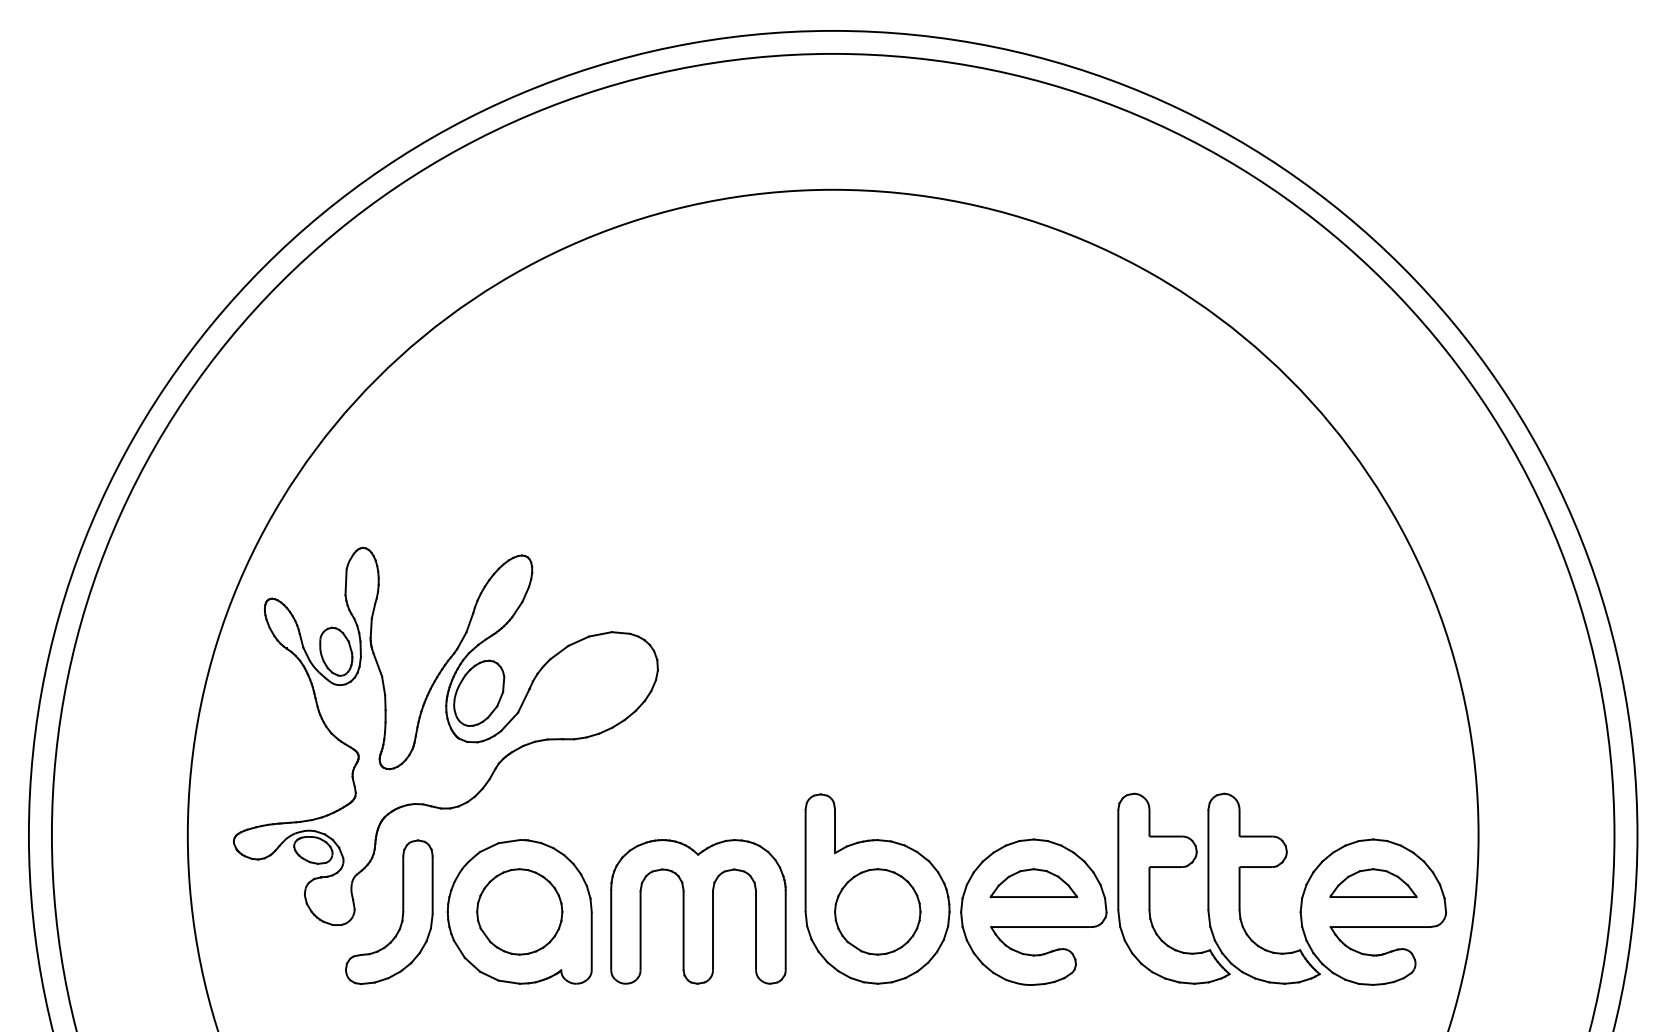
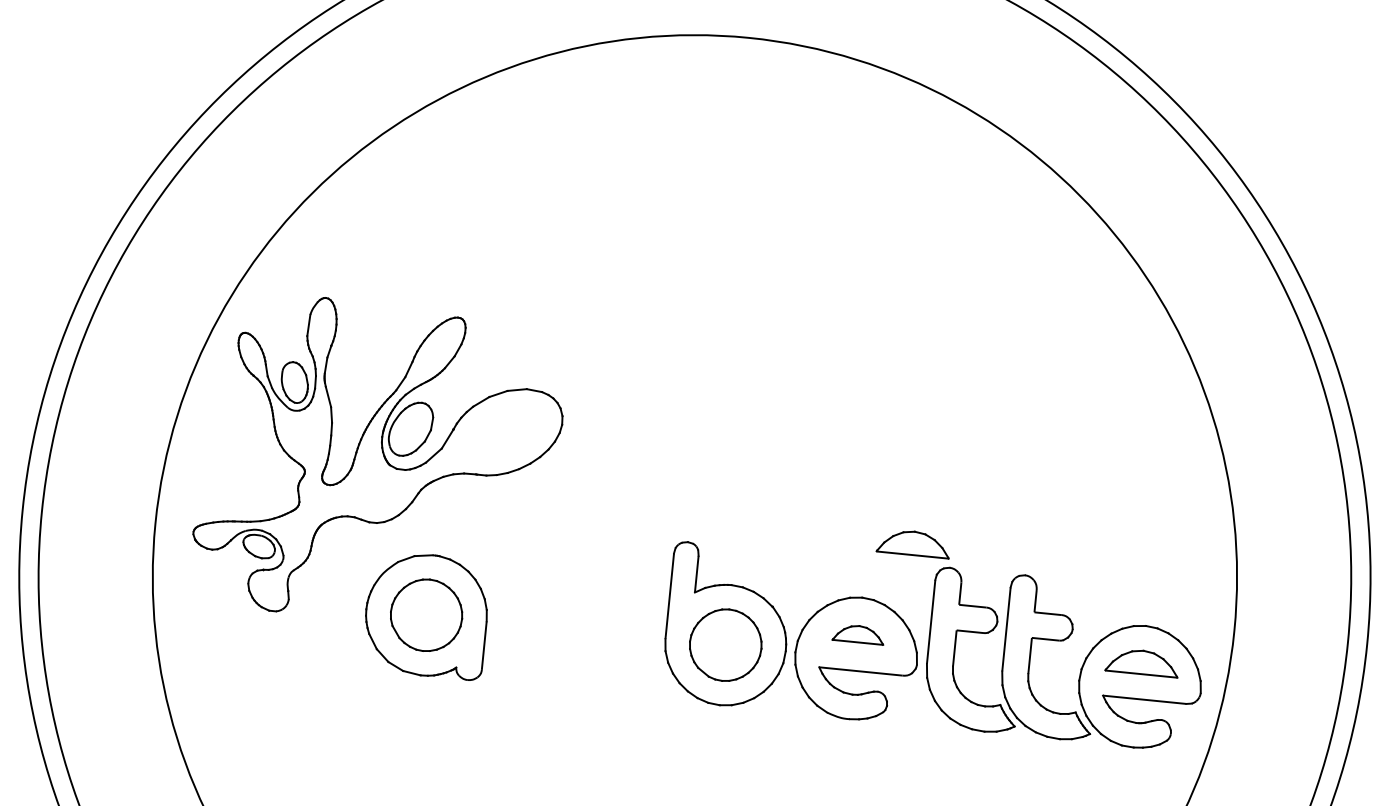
part: (1088, 769) -> (913, 543), added
part: (1033, 883) -> (858, 634), size x0.7
part: (402, 911) -> (328, 605), removed
part: (698, 911) -> (575, 629), removed

